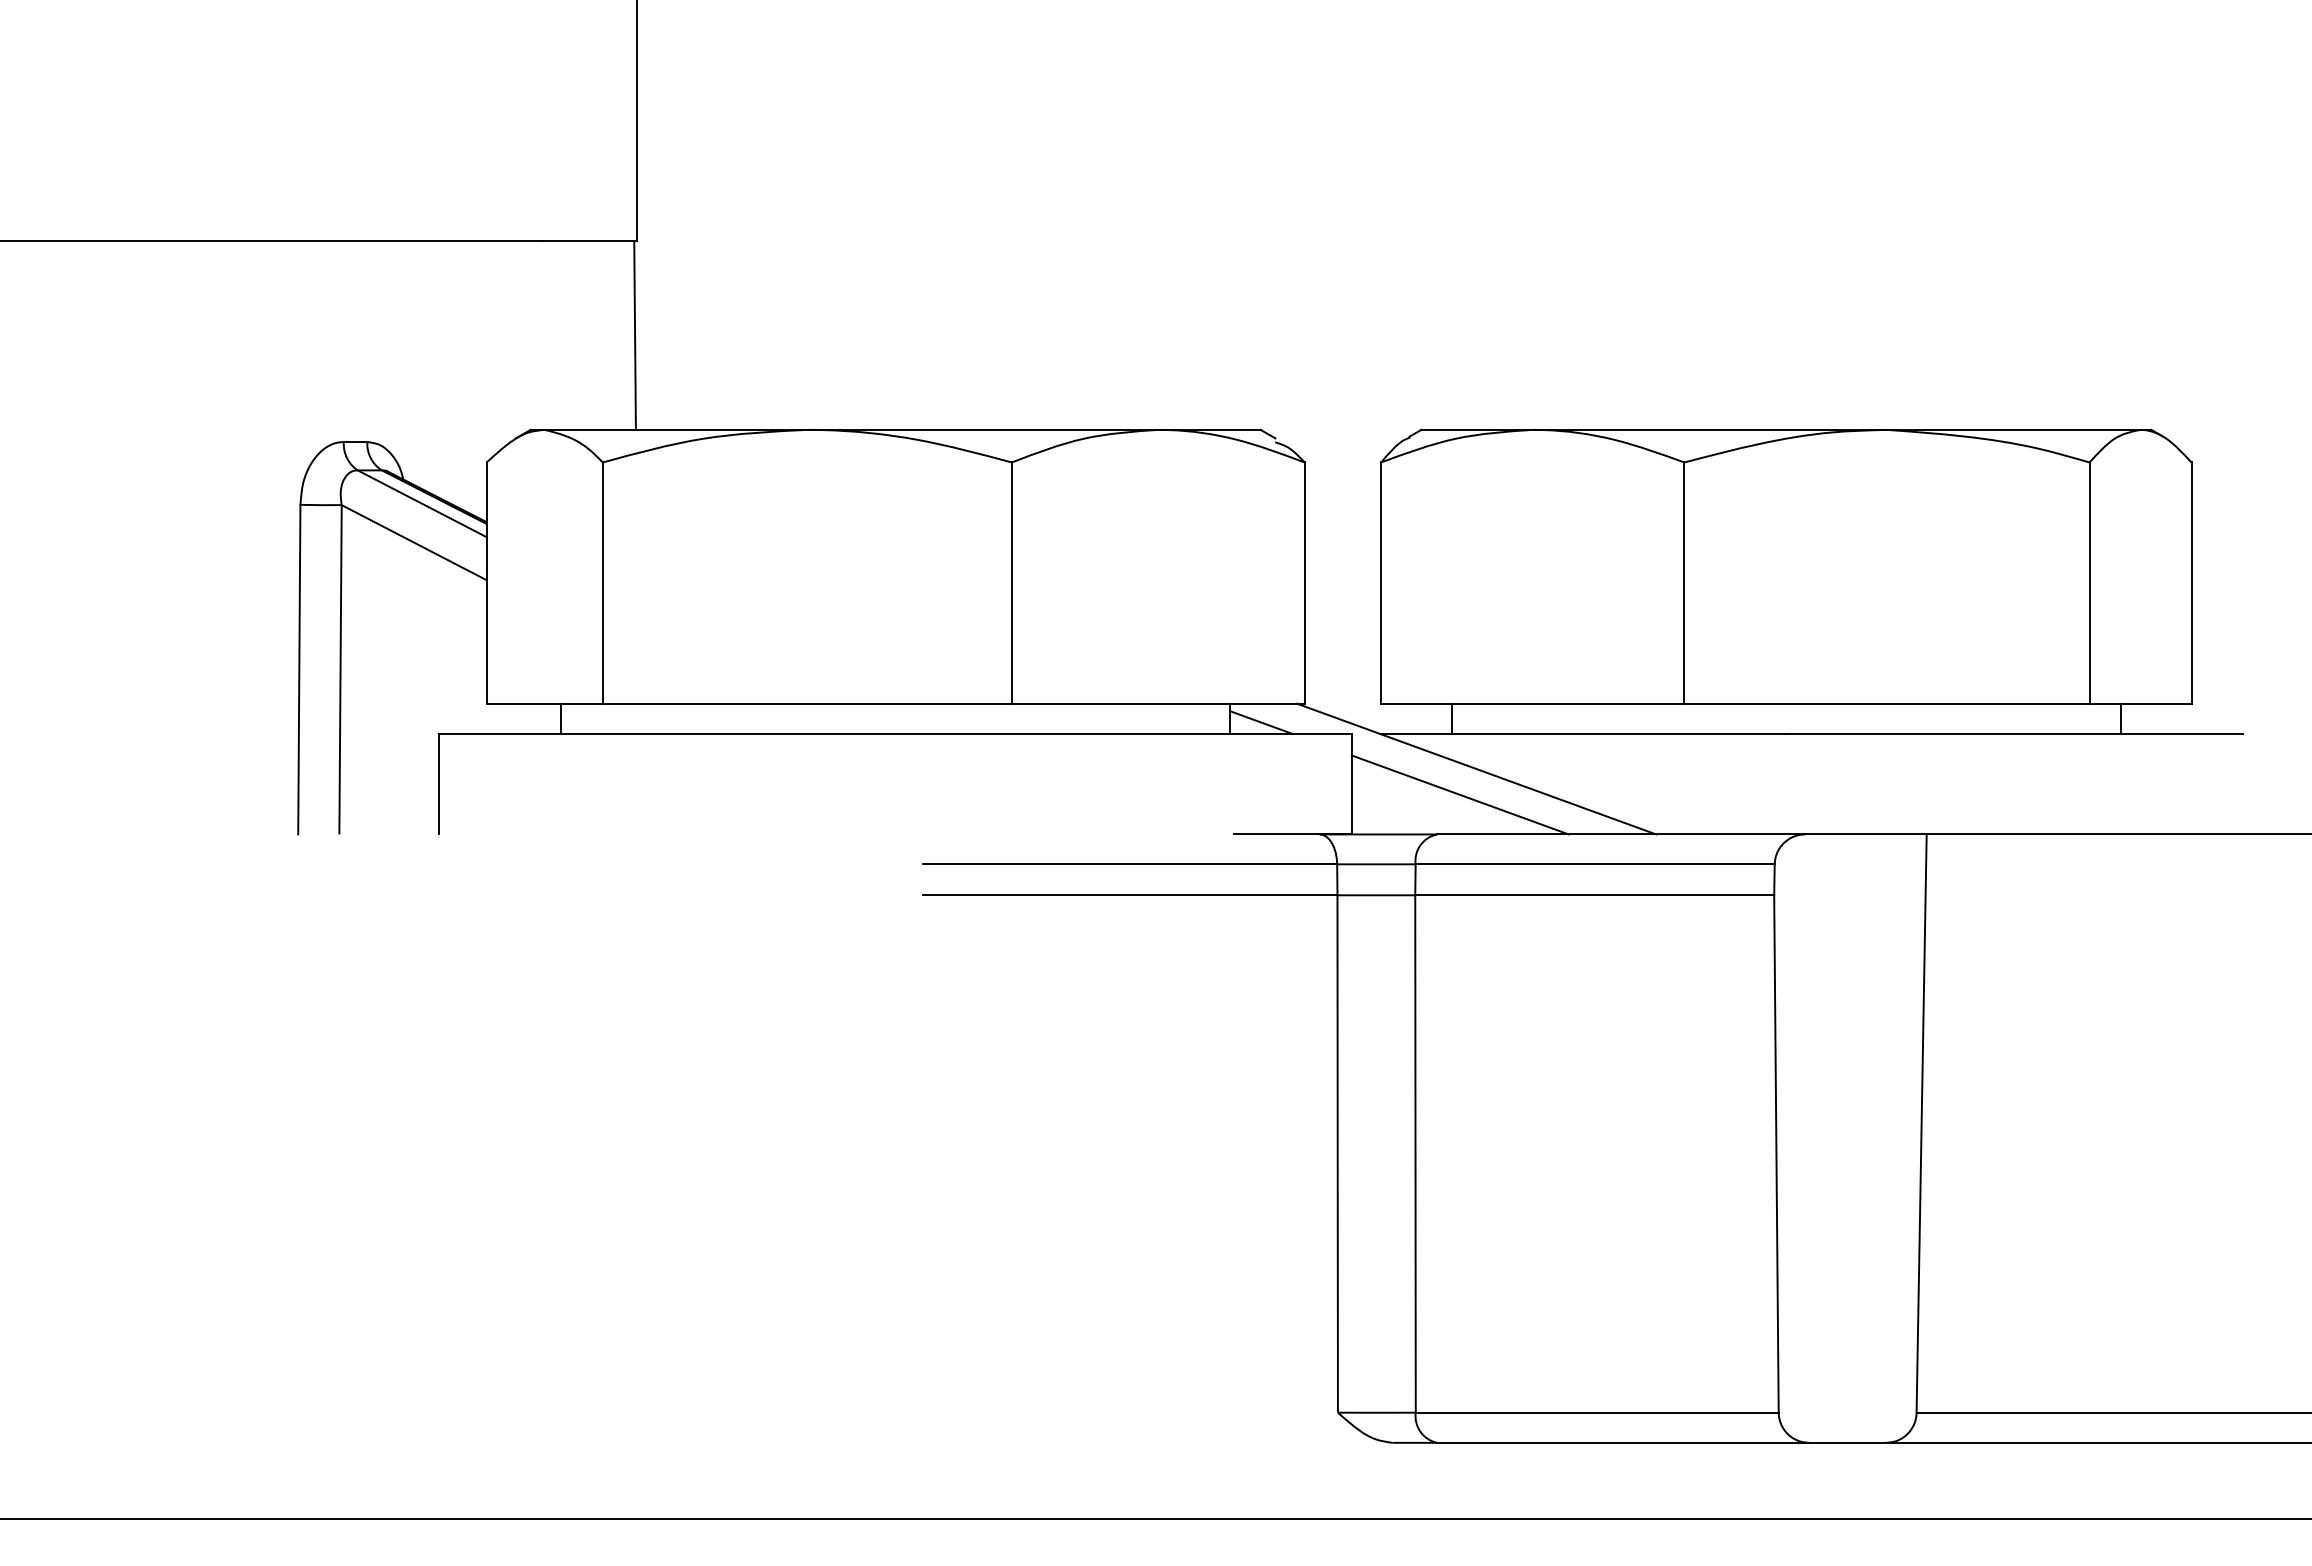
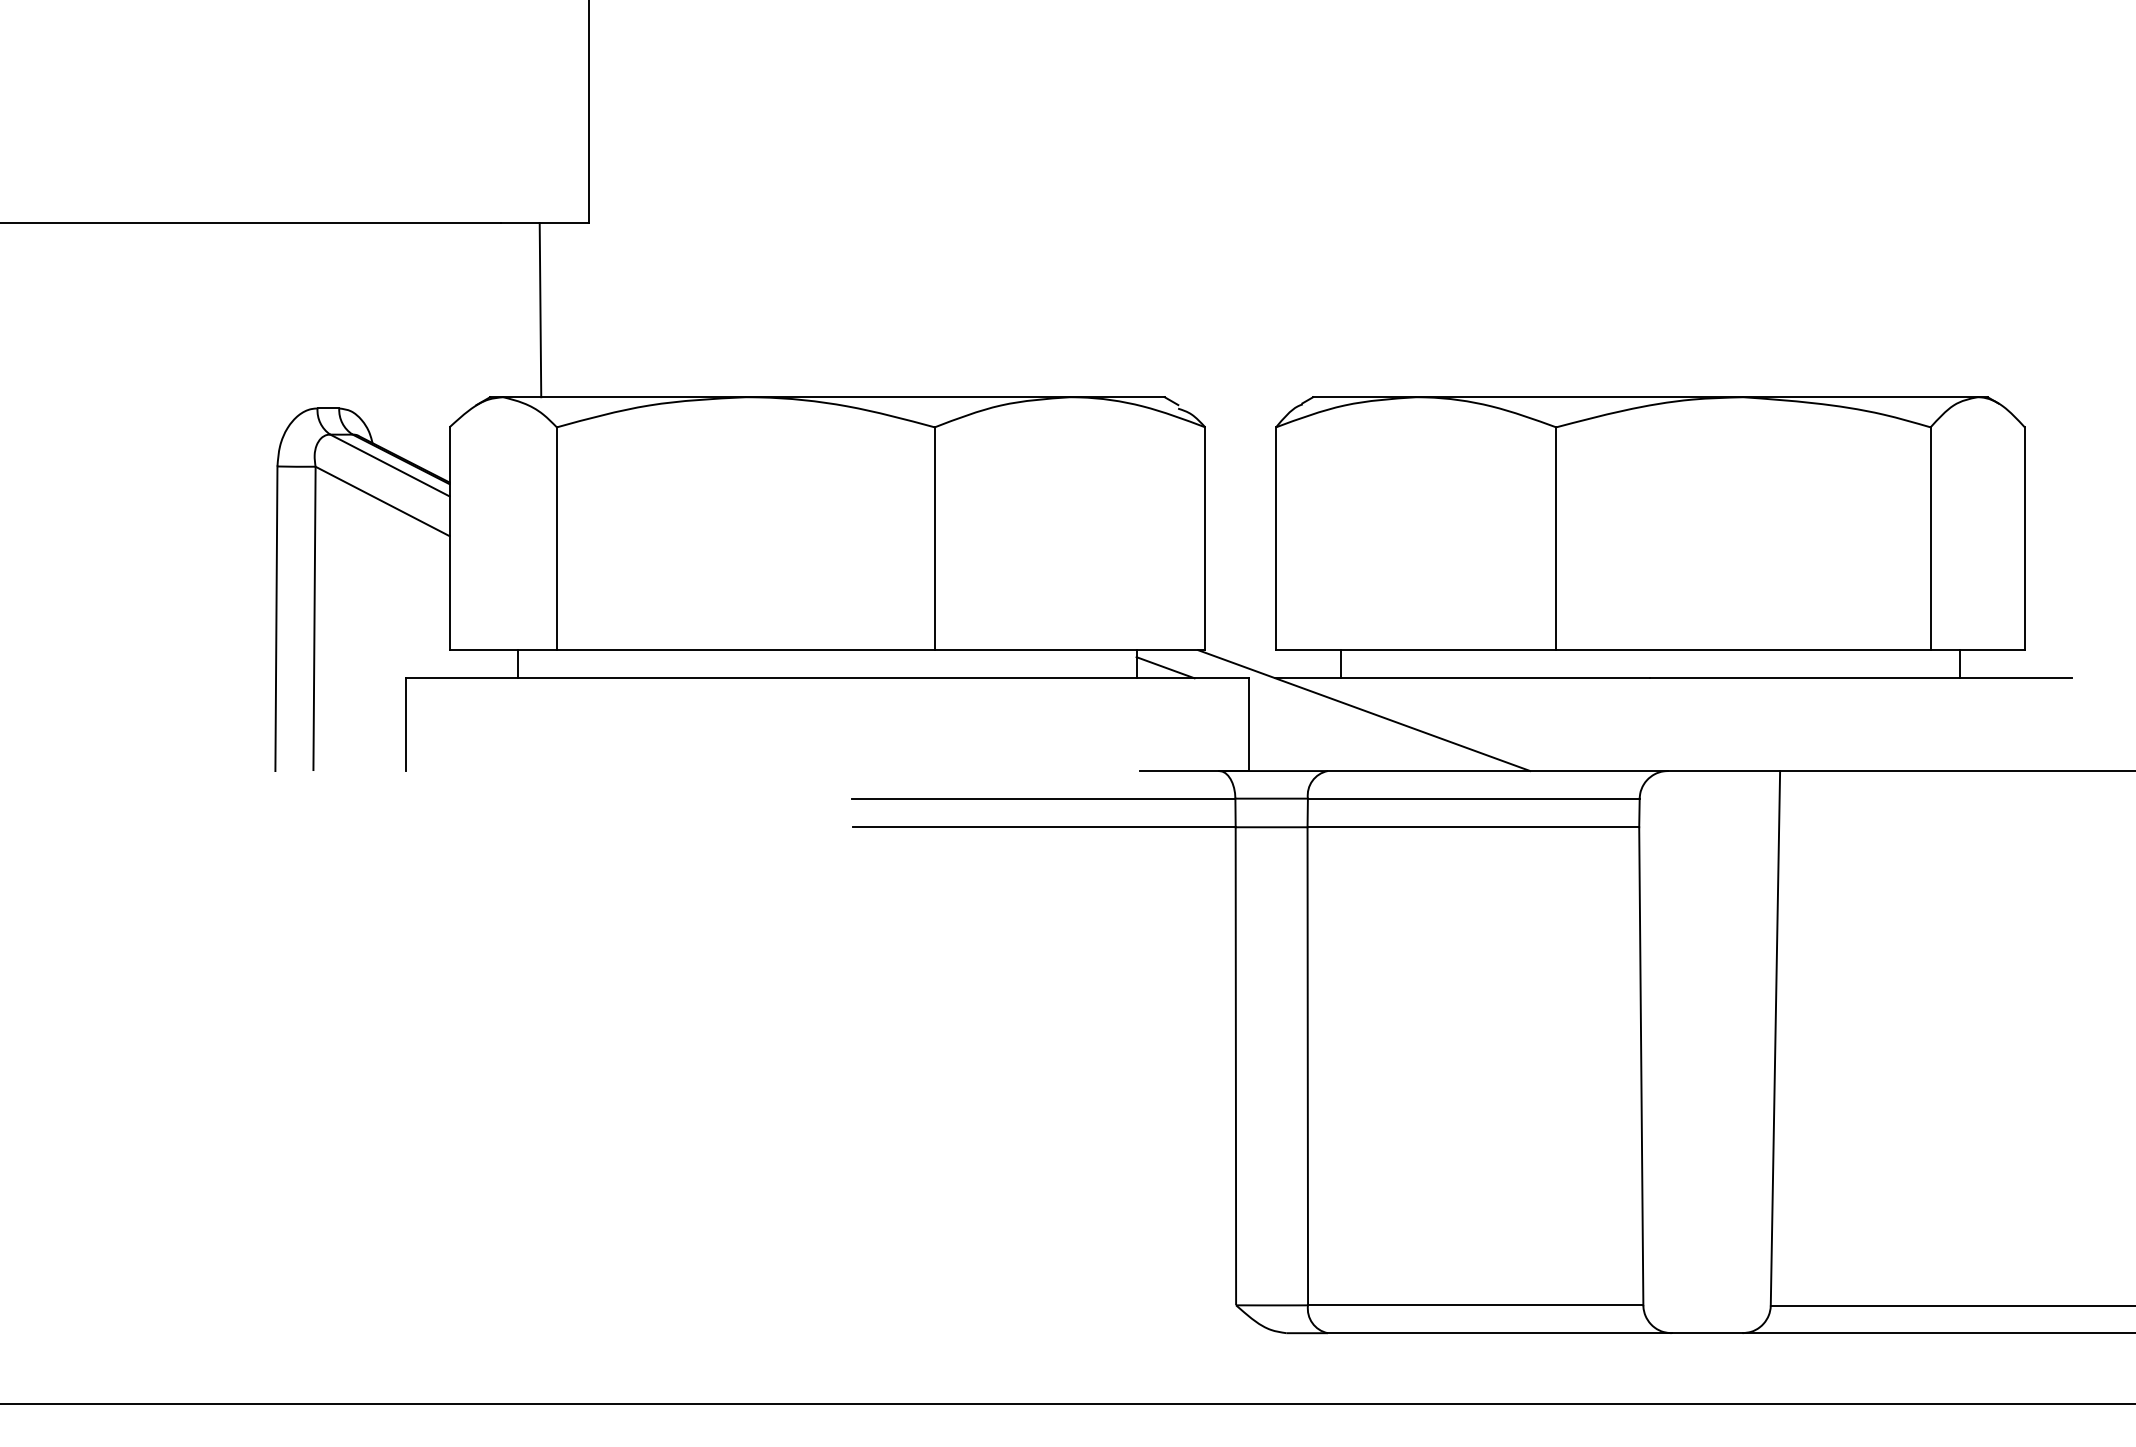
line: (634, 335) -> (539, 310), moved
line: (1459, 794) -> (1348, 734), removed

